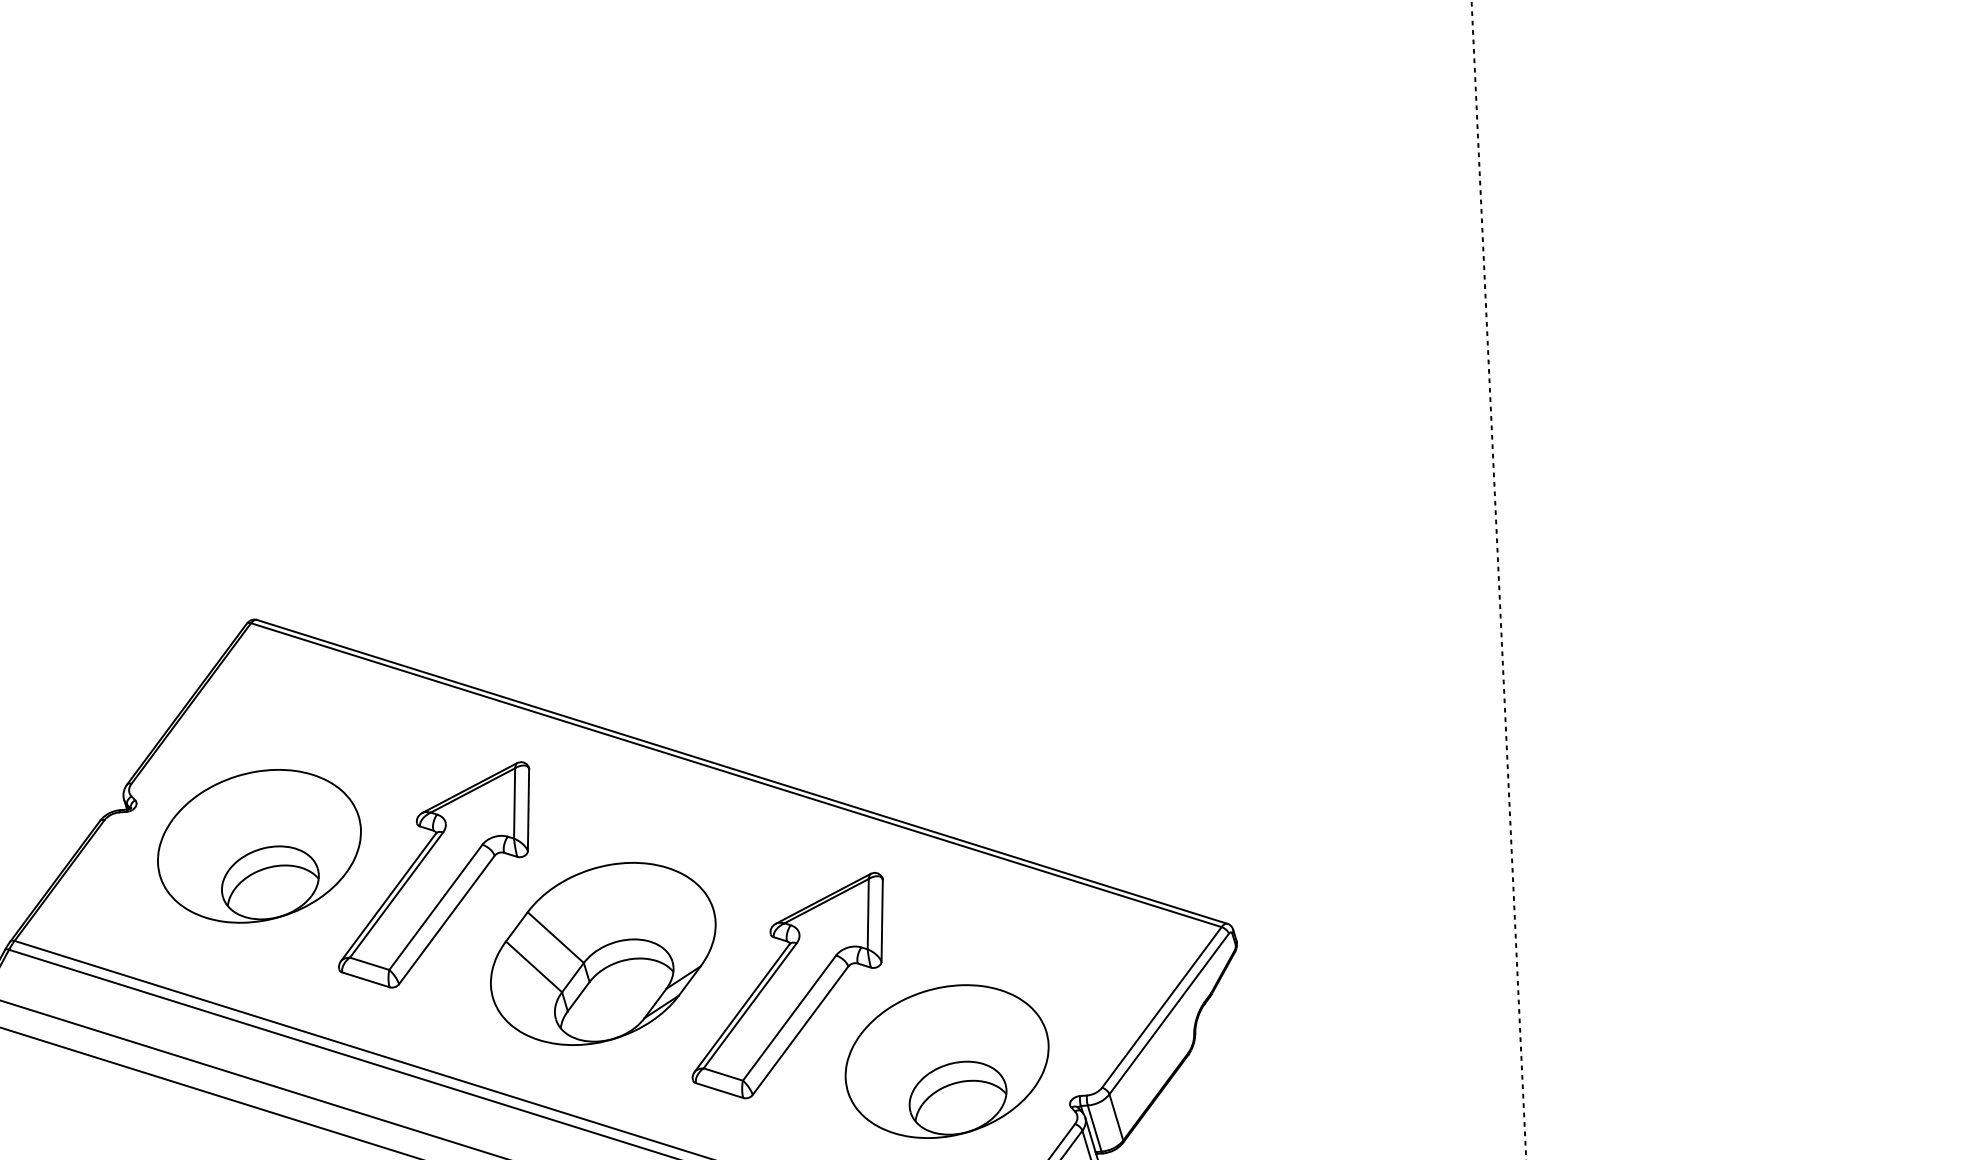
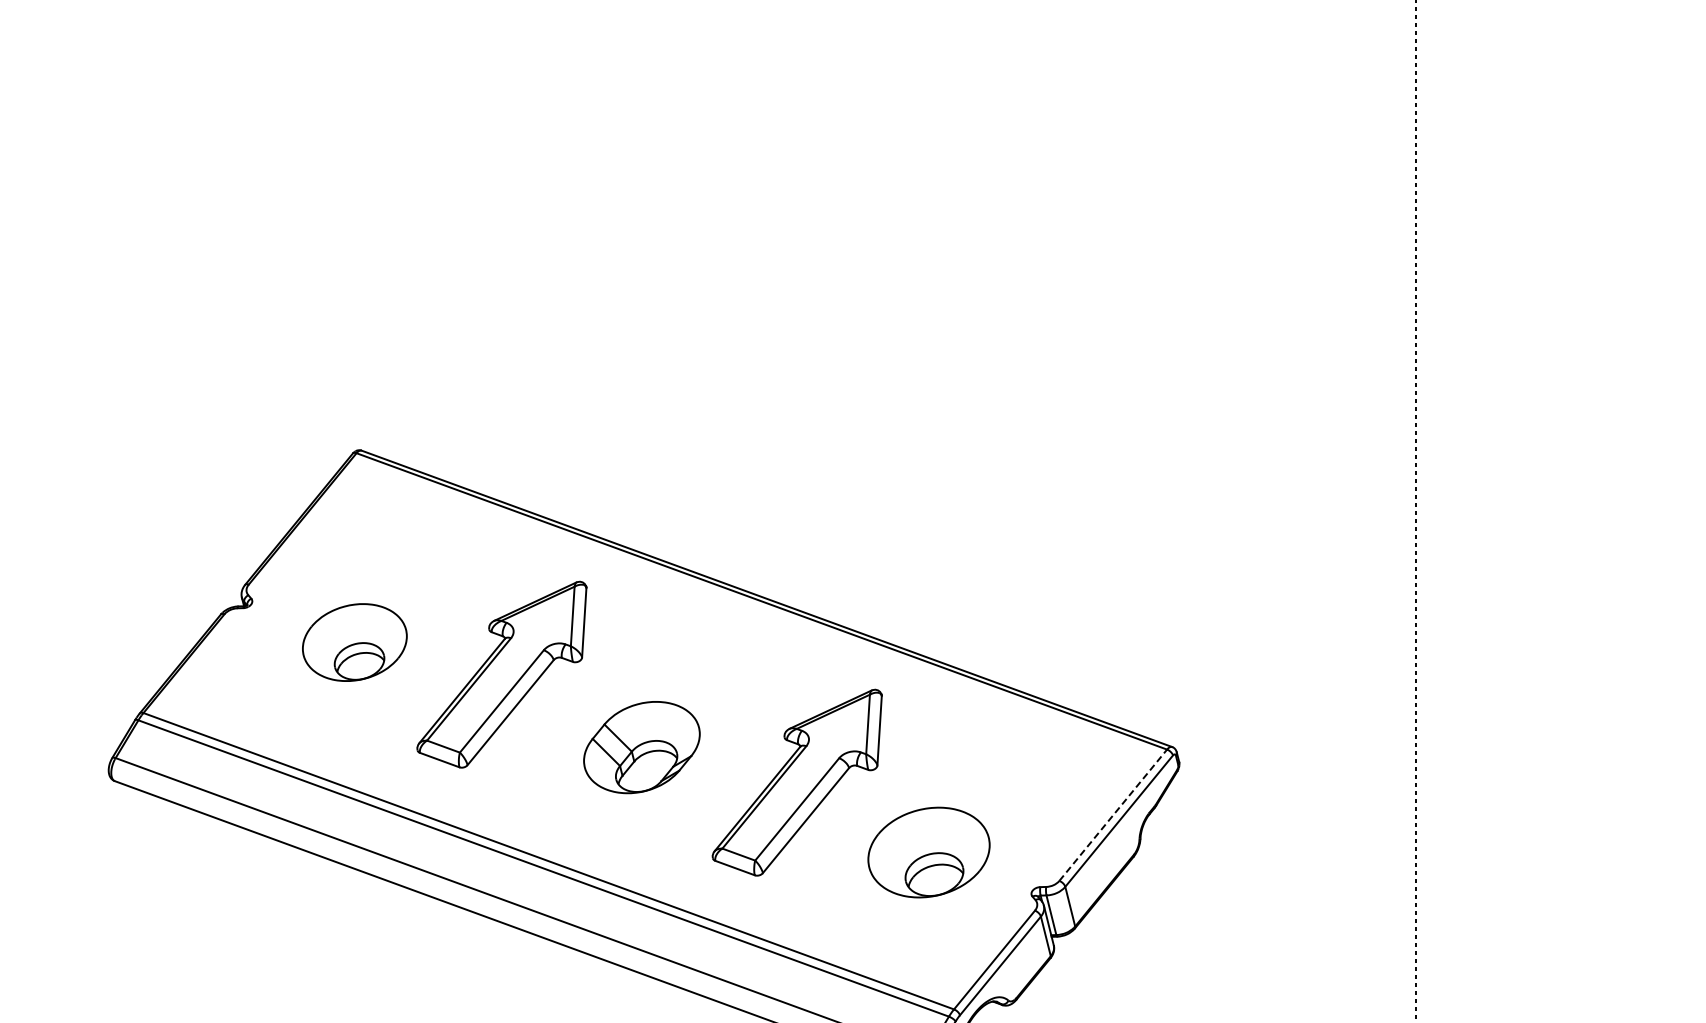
part: (259, 846) -> (354, 642), size x0.6
part: (602, 953) -> (641, 747), size x0.6
line: (1162, 1007) -> (1113, 815), solid -> dashed
part: (946, 1061) -> (928, 852), size x0.7

